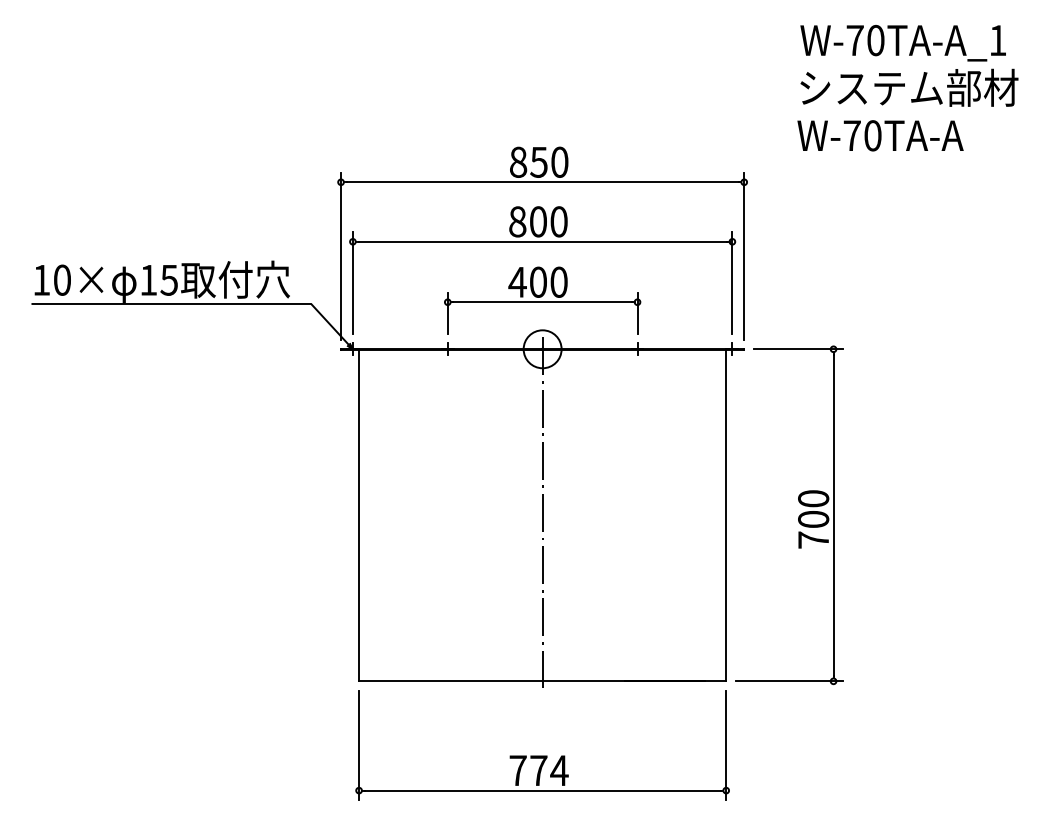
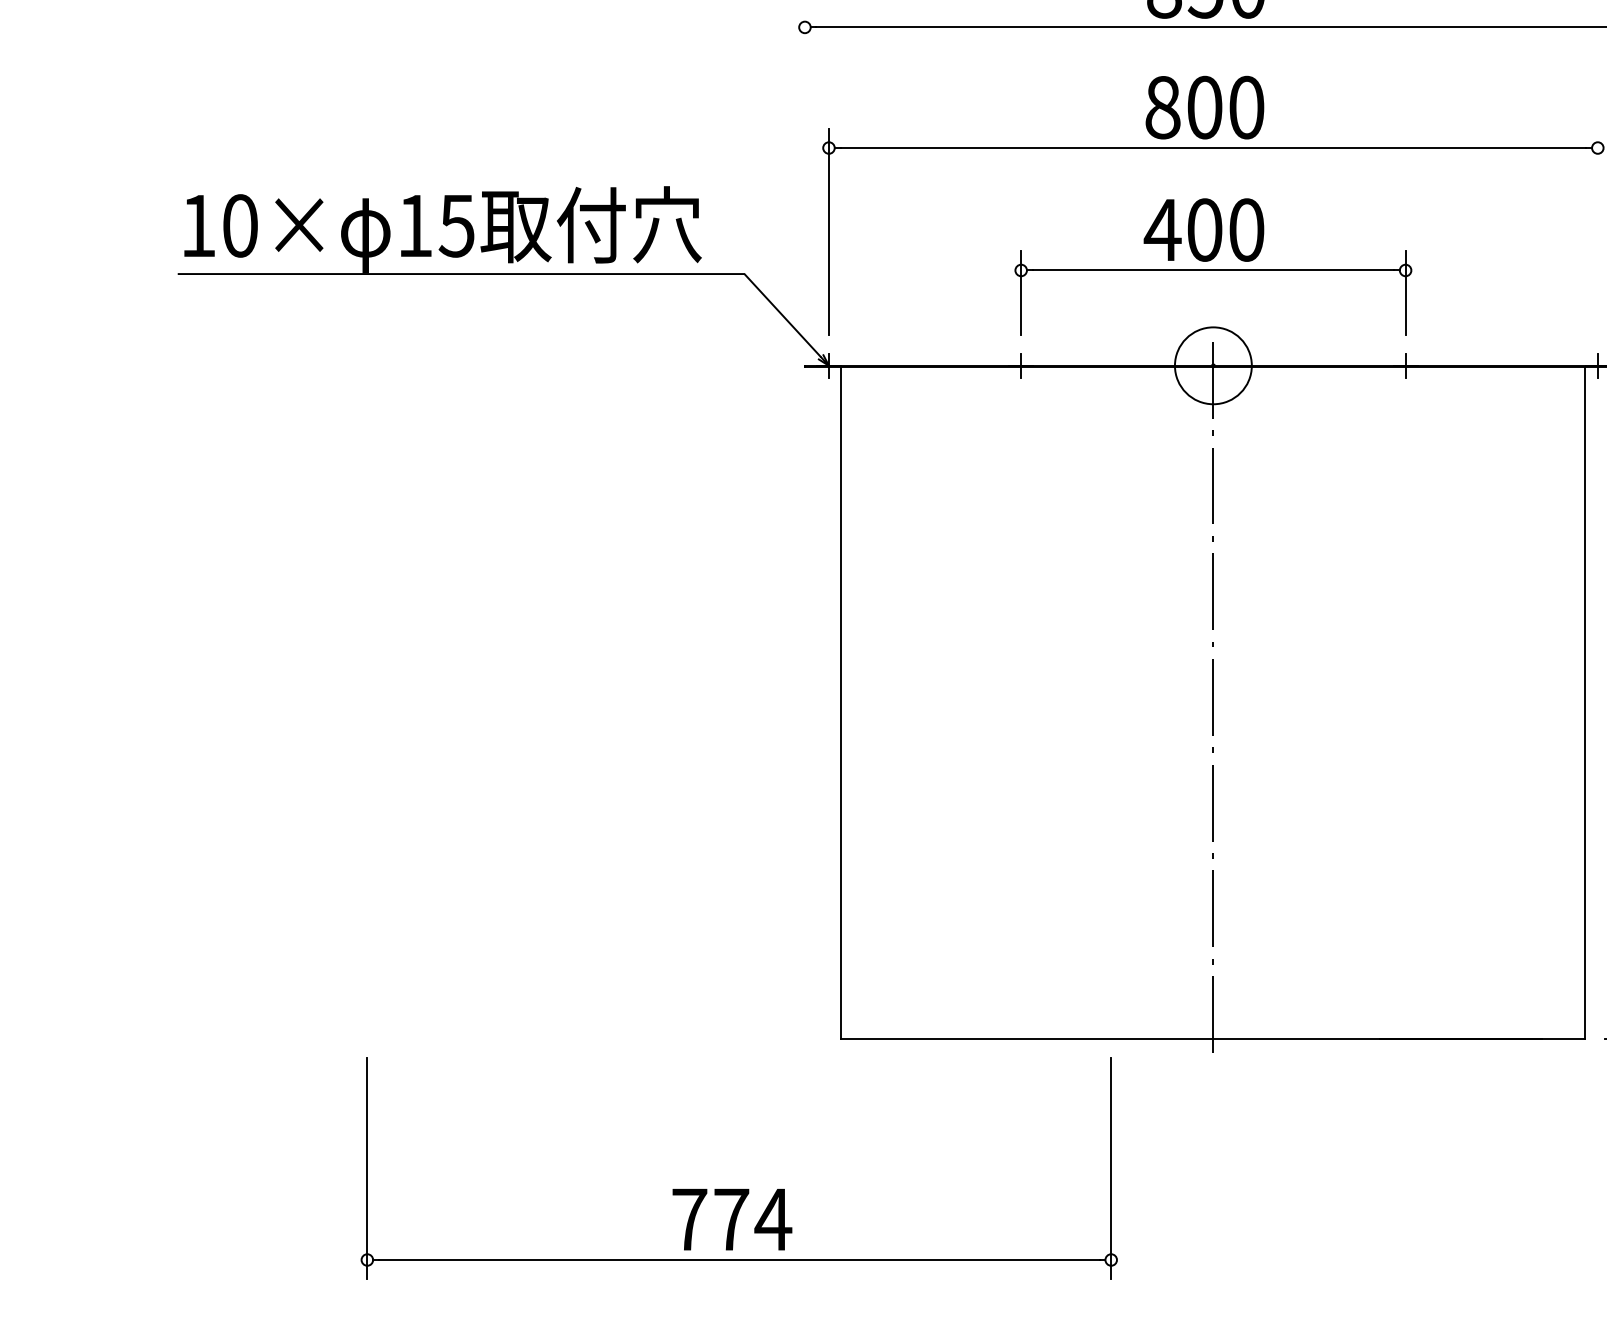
line: (341, 255) -> (805, 175), removed
line: (732, 282) -> (1598, 230), removed
part: (542, 755) -> (738, 1188), moved

